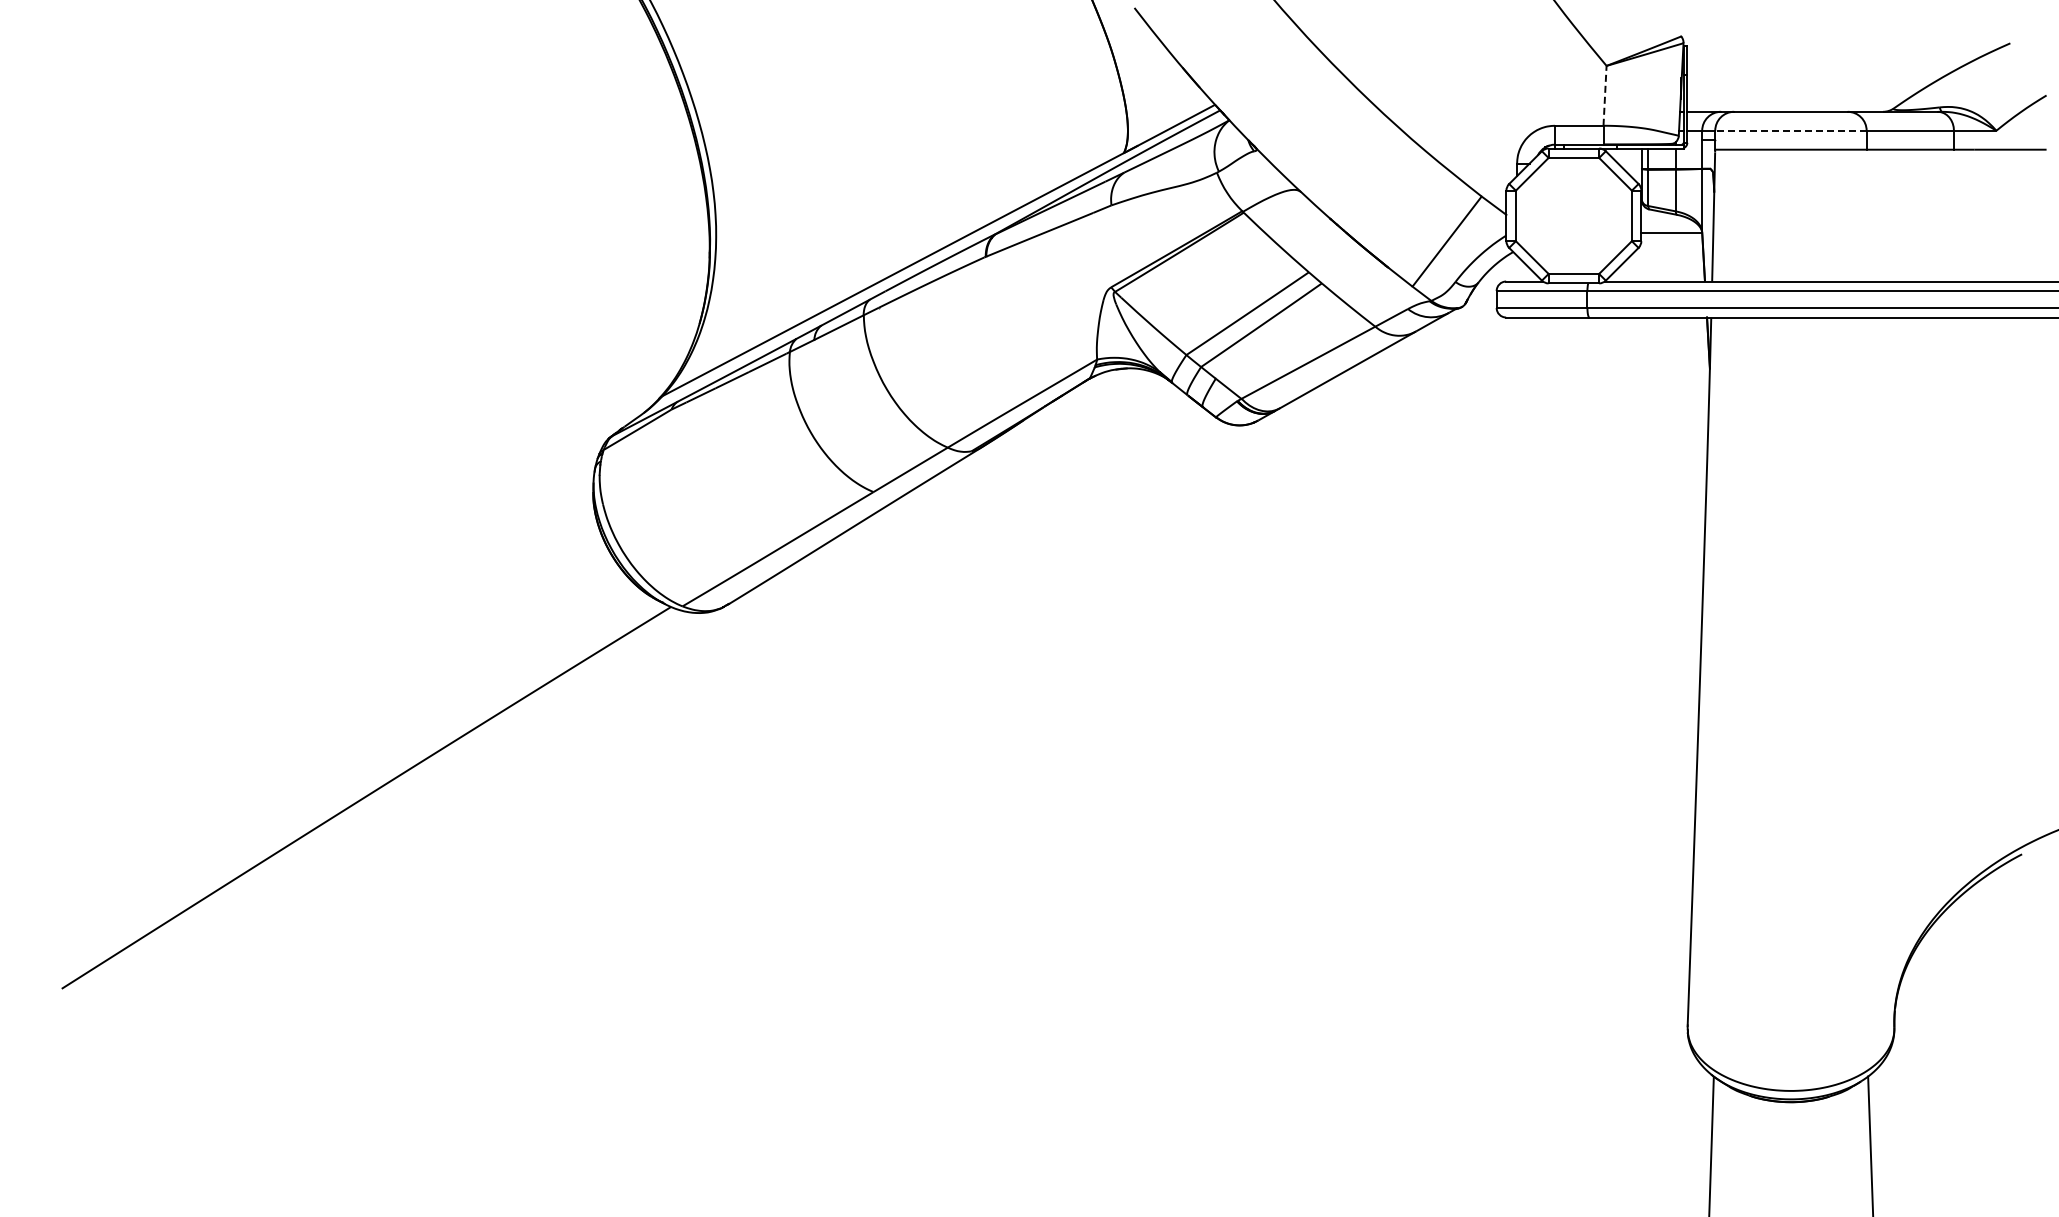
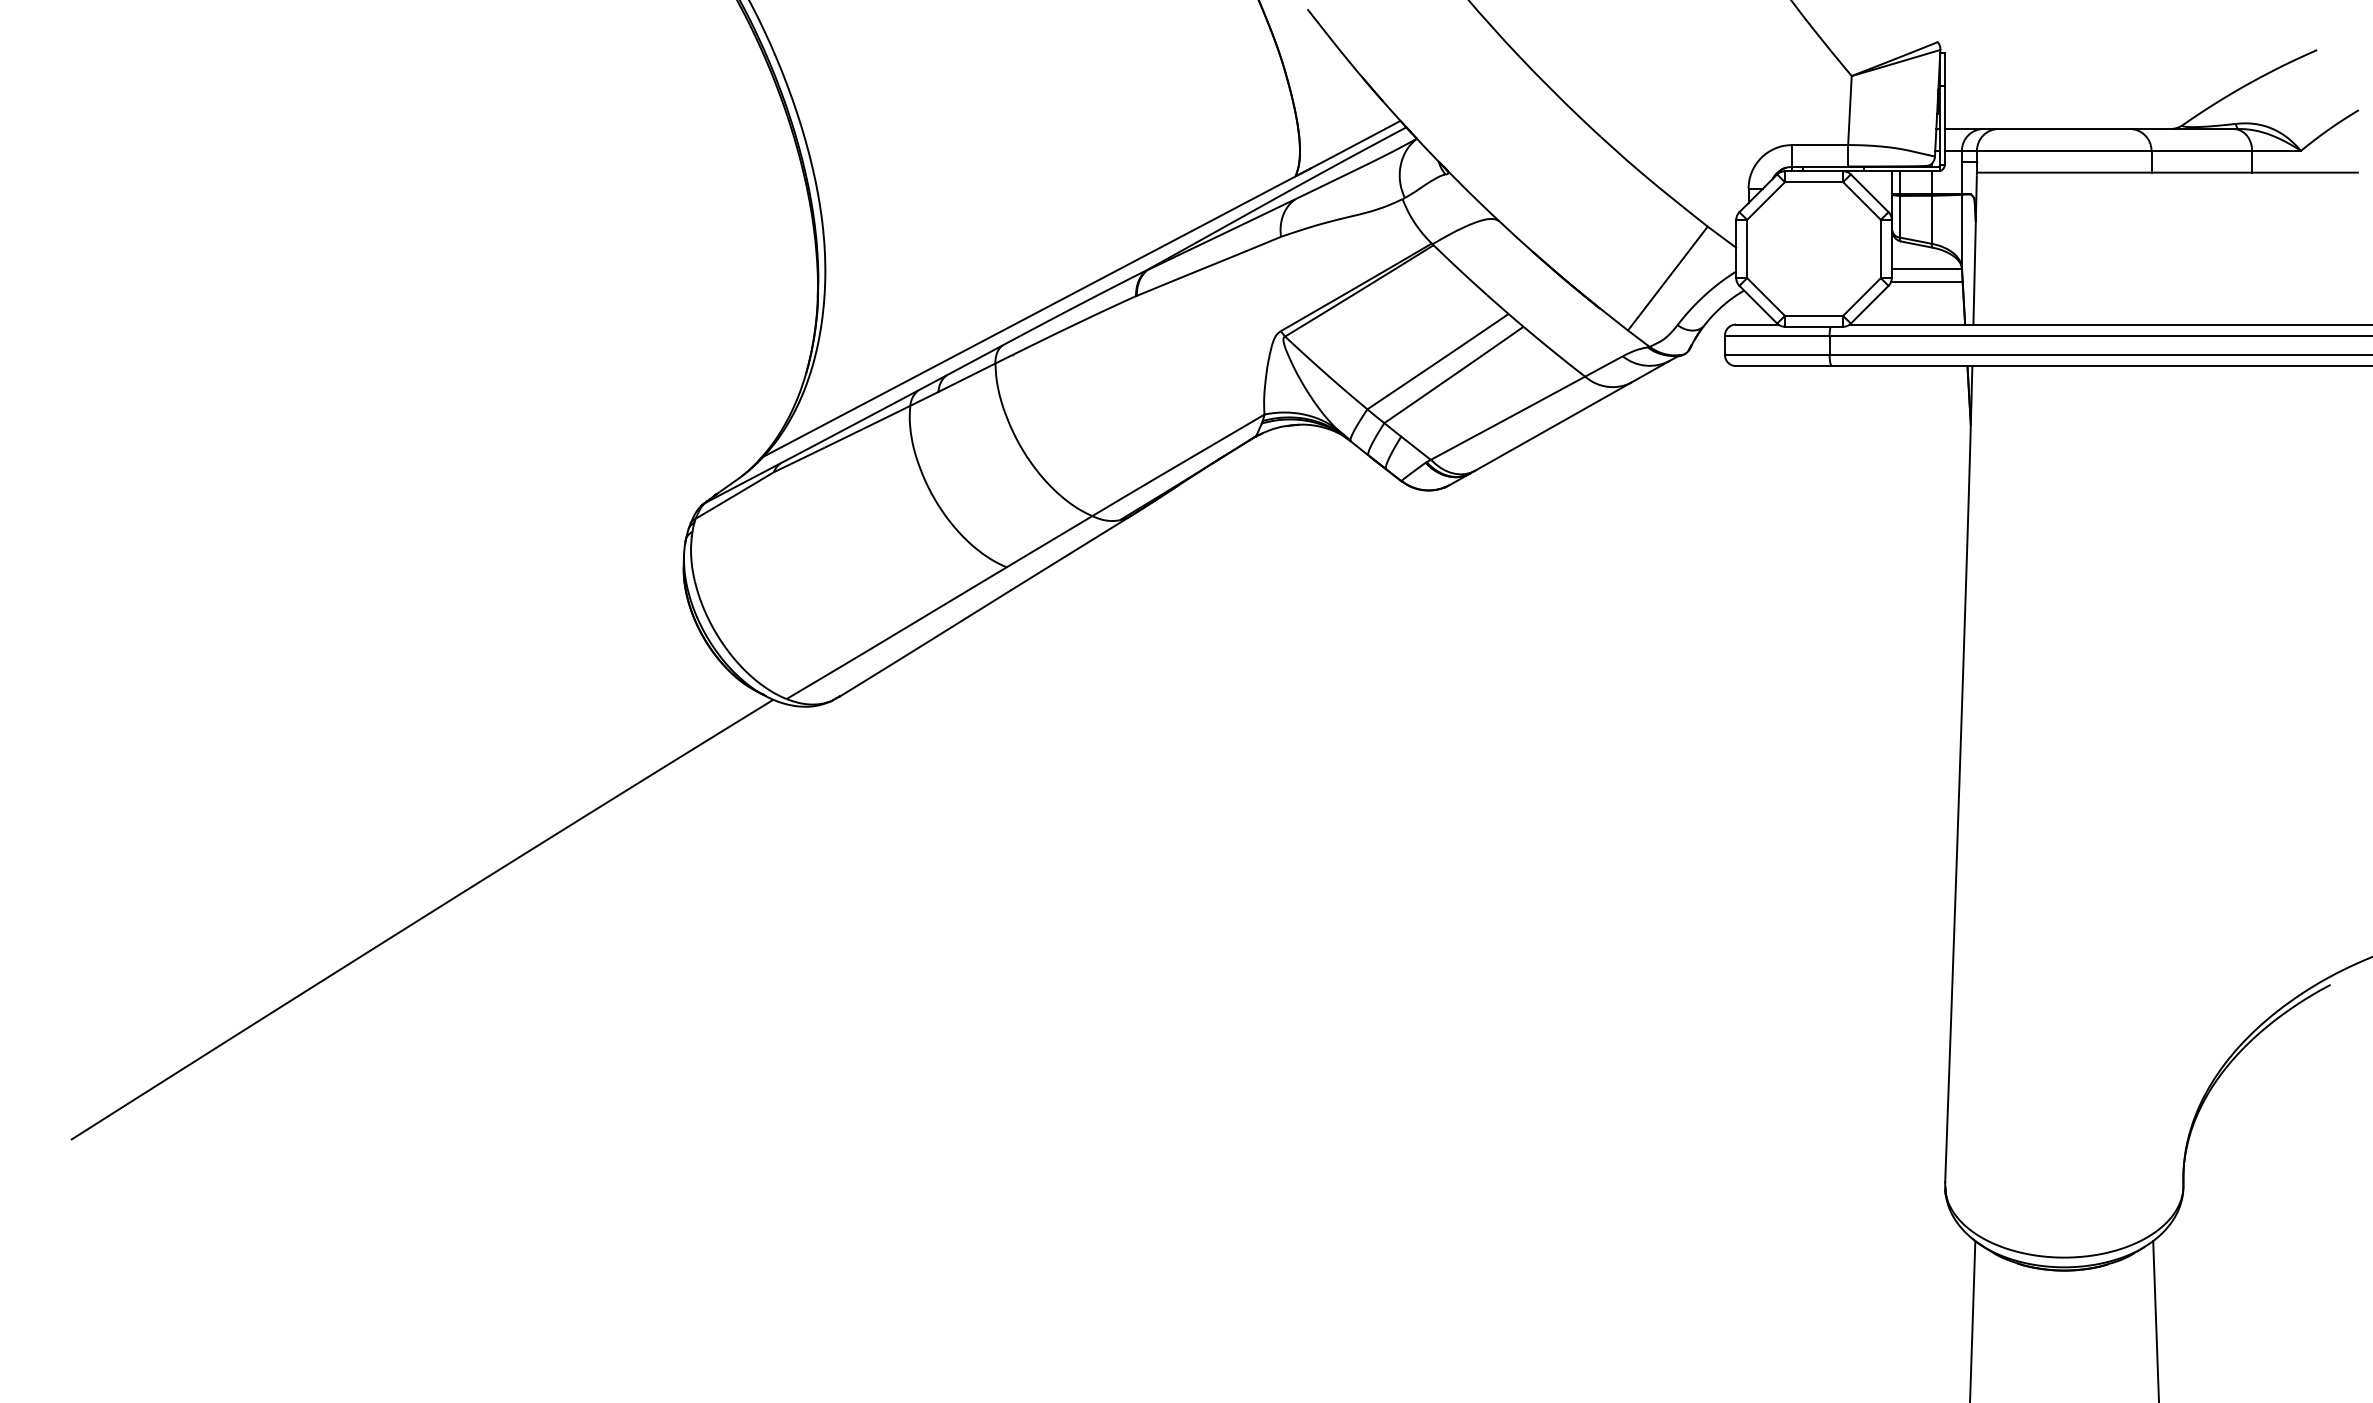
line: (1605, 95) -> (1850, 110), dashed -> solid
line: (1790, 130) -> (2063, 150), dashed -> solid
line: (1671, 244) -> (1926, 281), added

